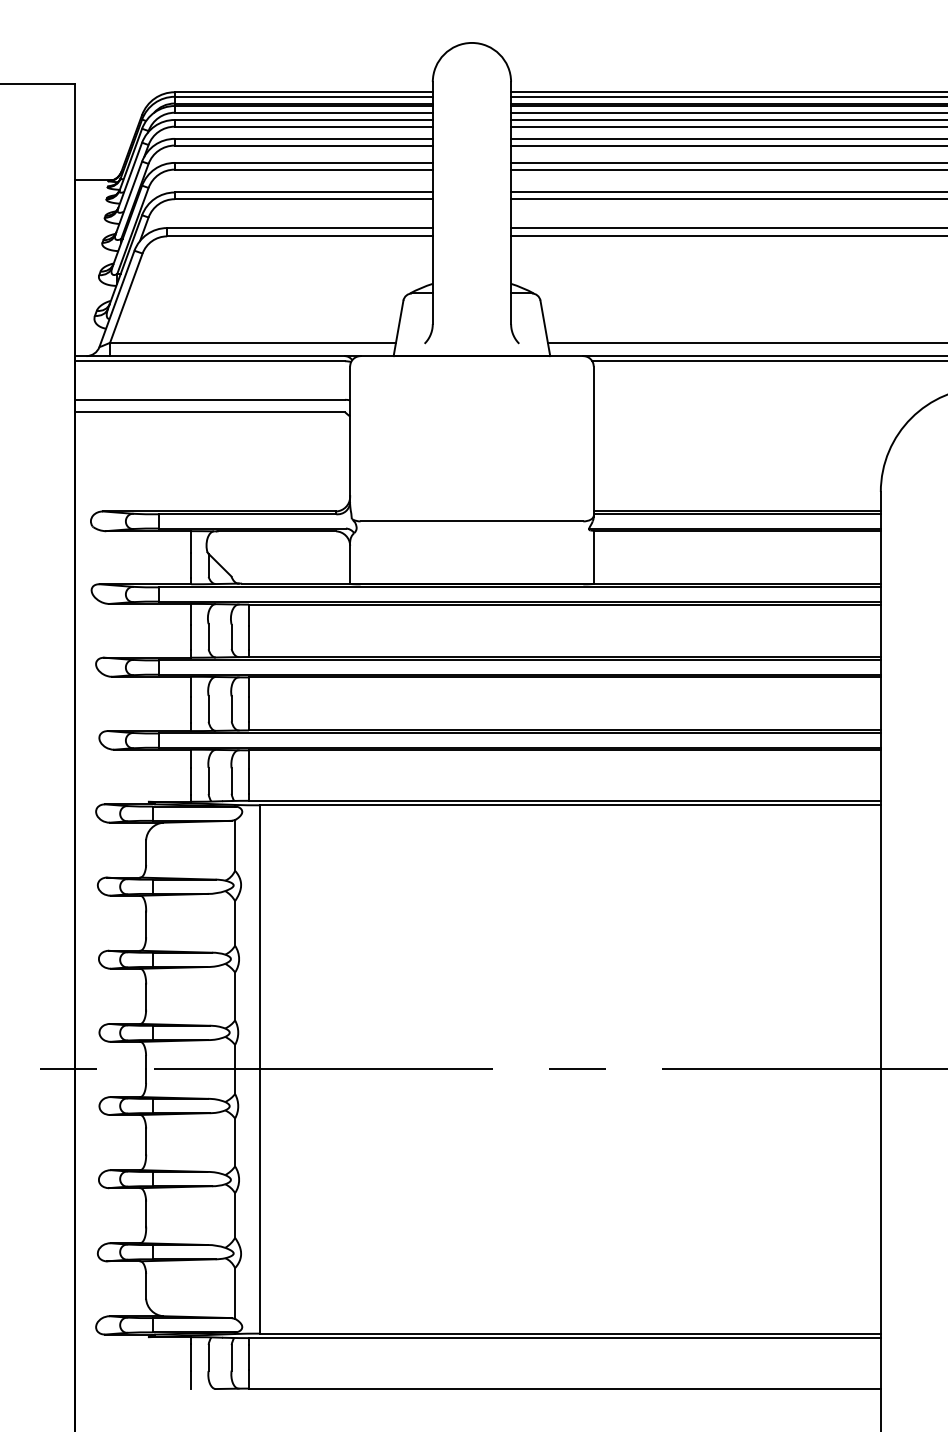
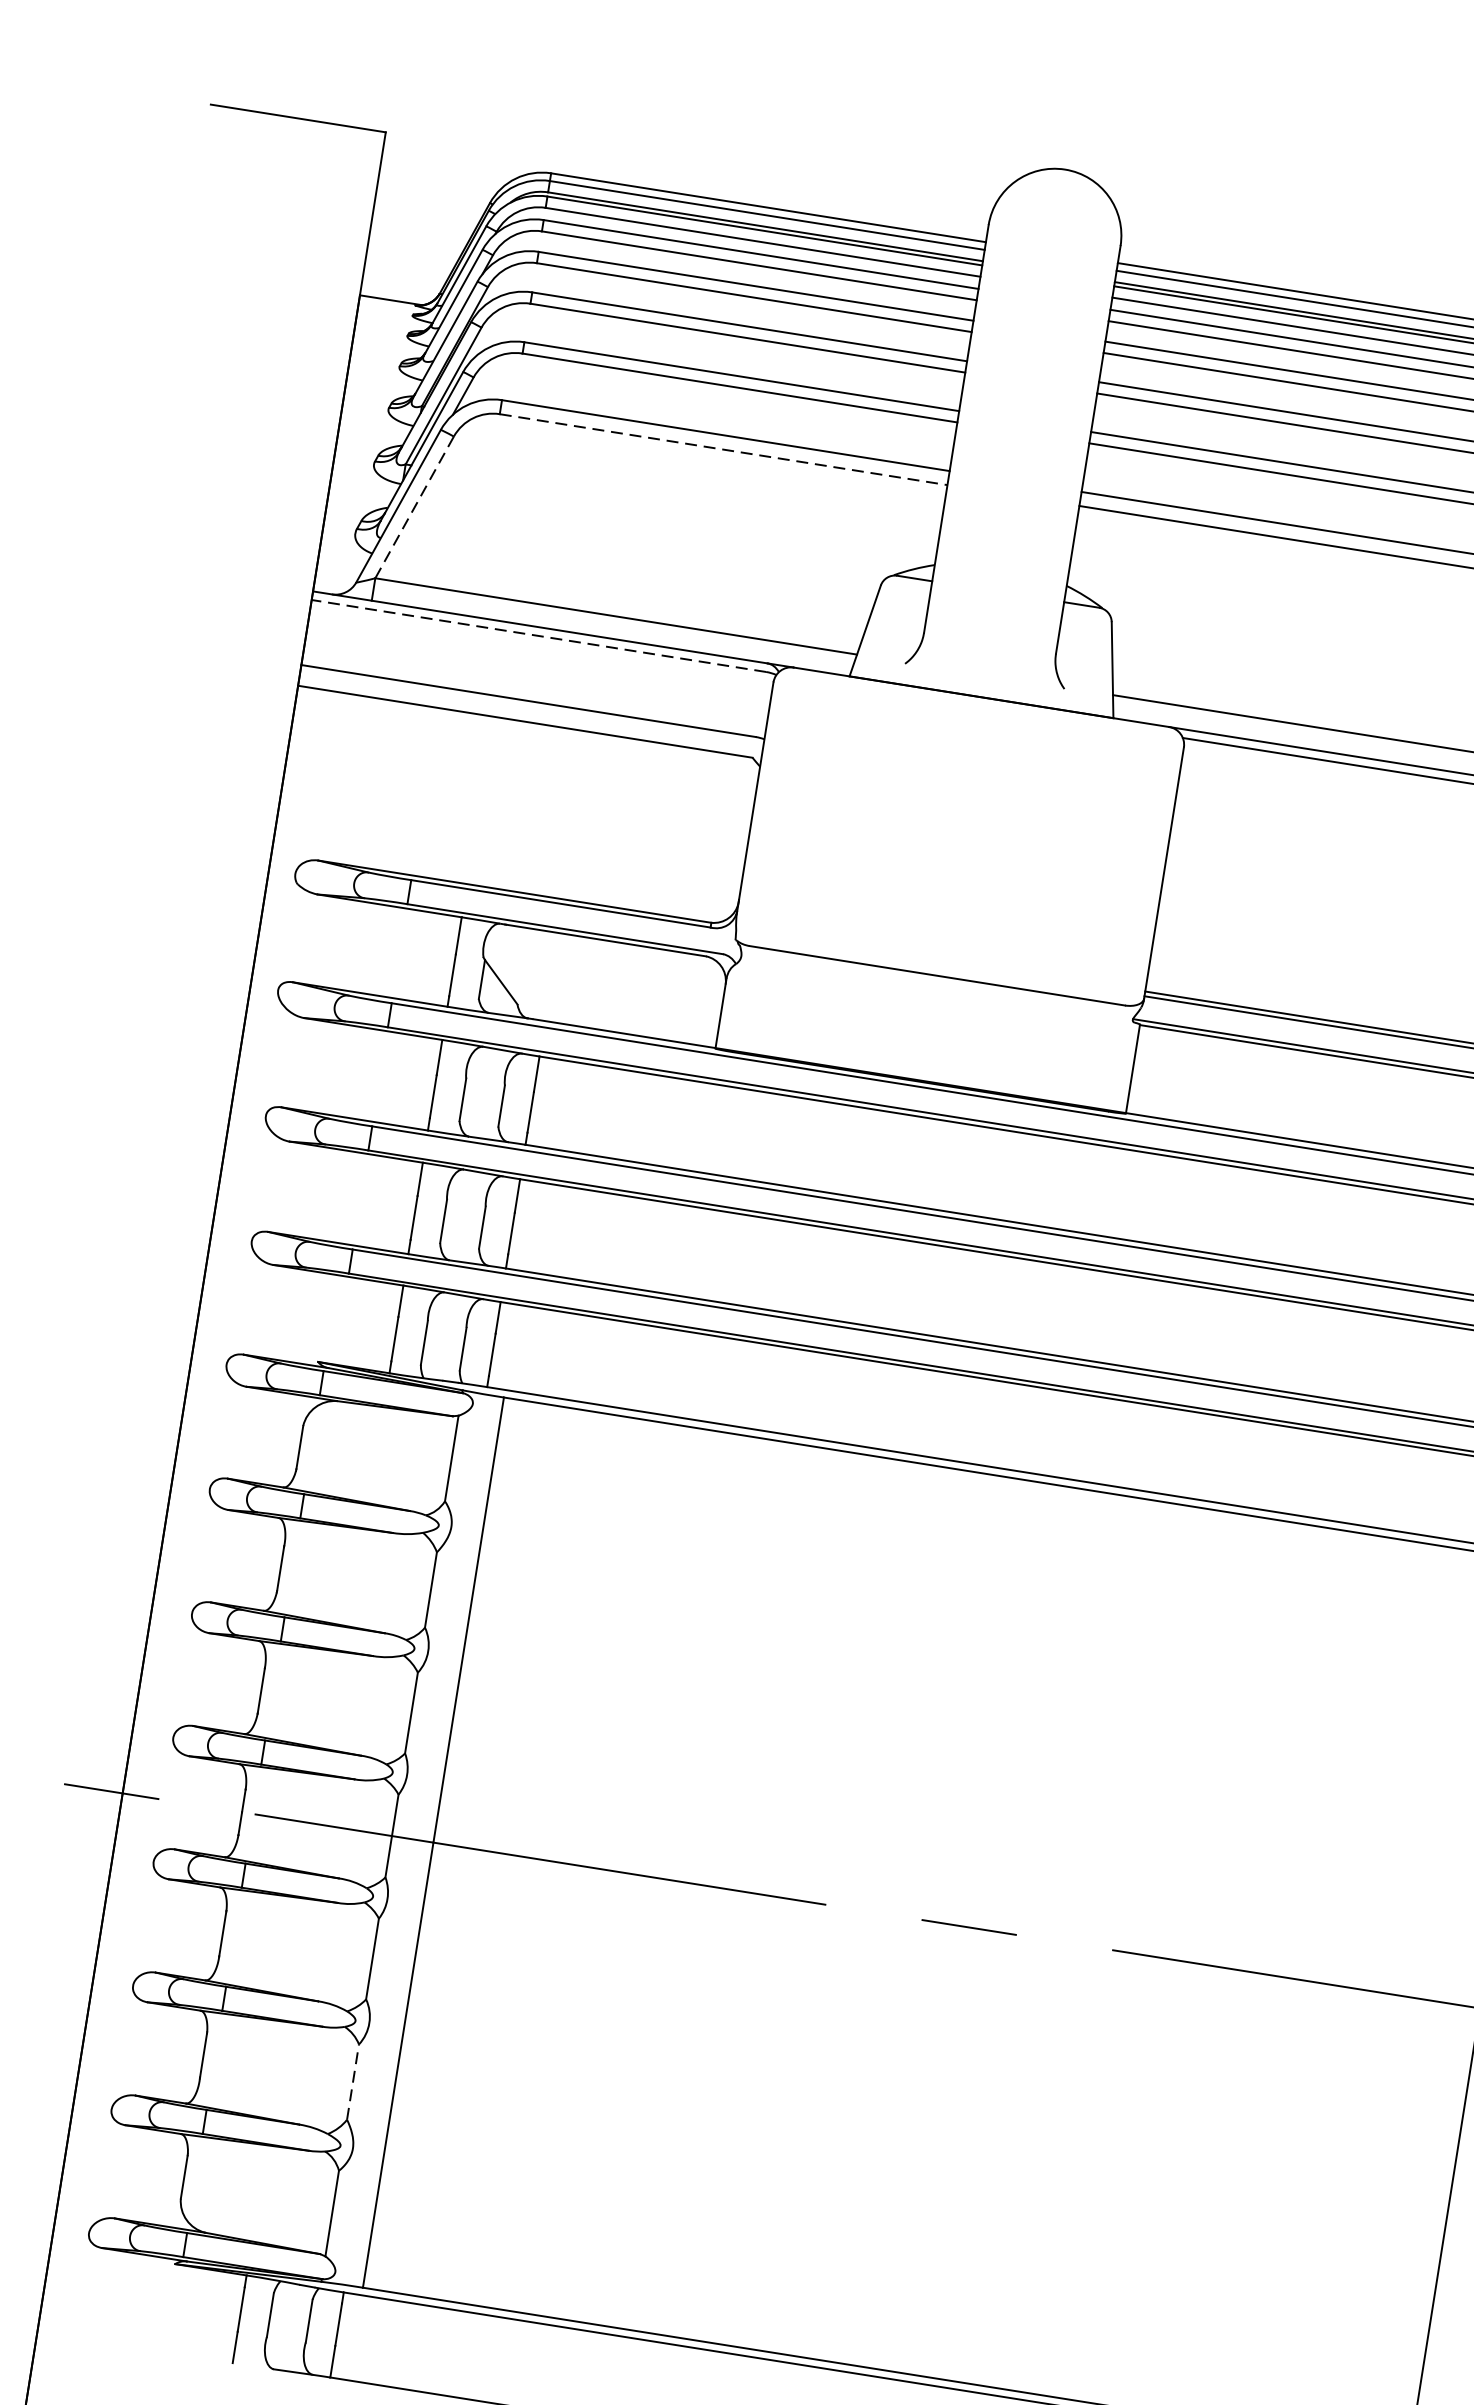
line: (299, 236) -> (722, 449), solid -> dashed
line: (126, 297) -> (415, 506), solid -> dashed
line: (210, 361) -> (539, 636), solid -> dashed
line: (235, 1215) -> (353, 2082), solid -> dashed

